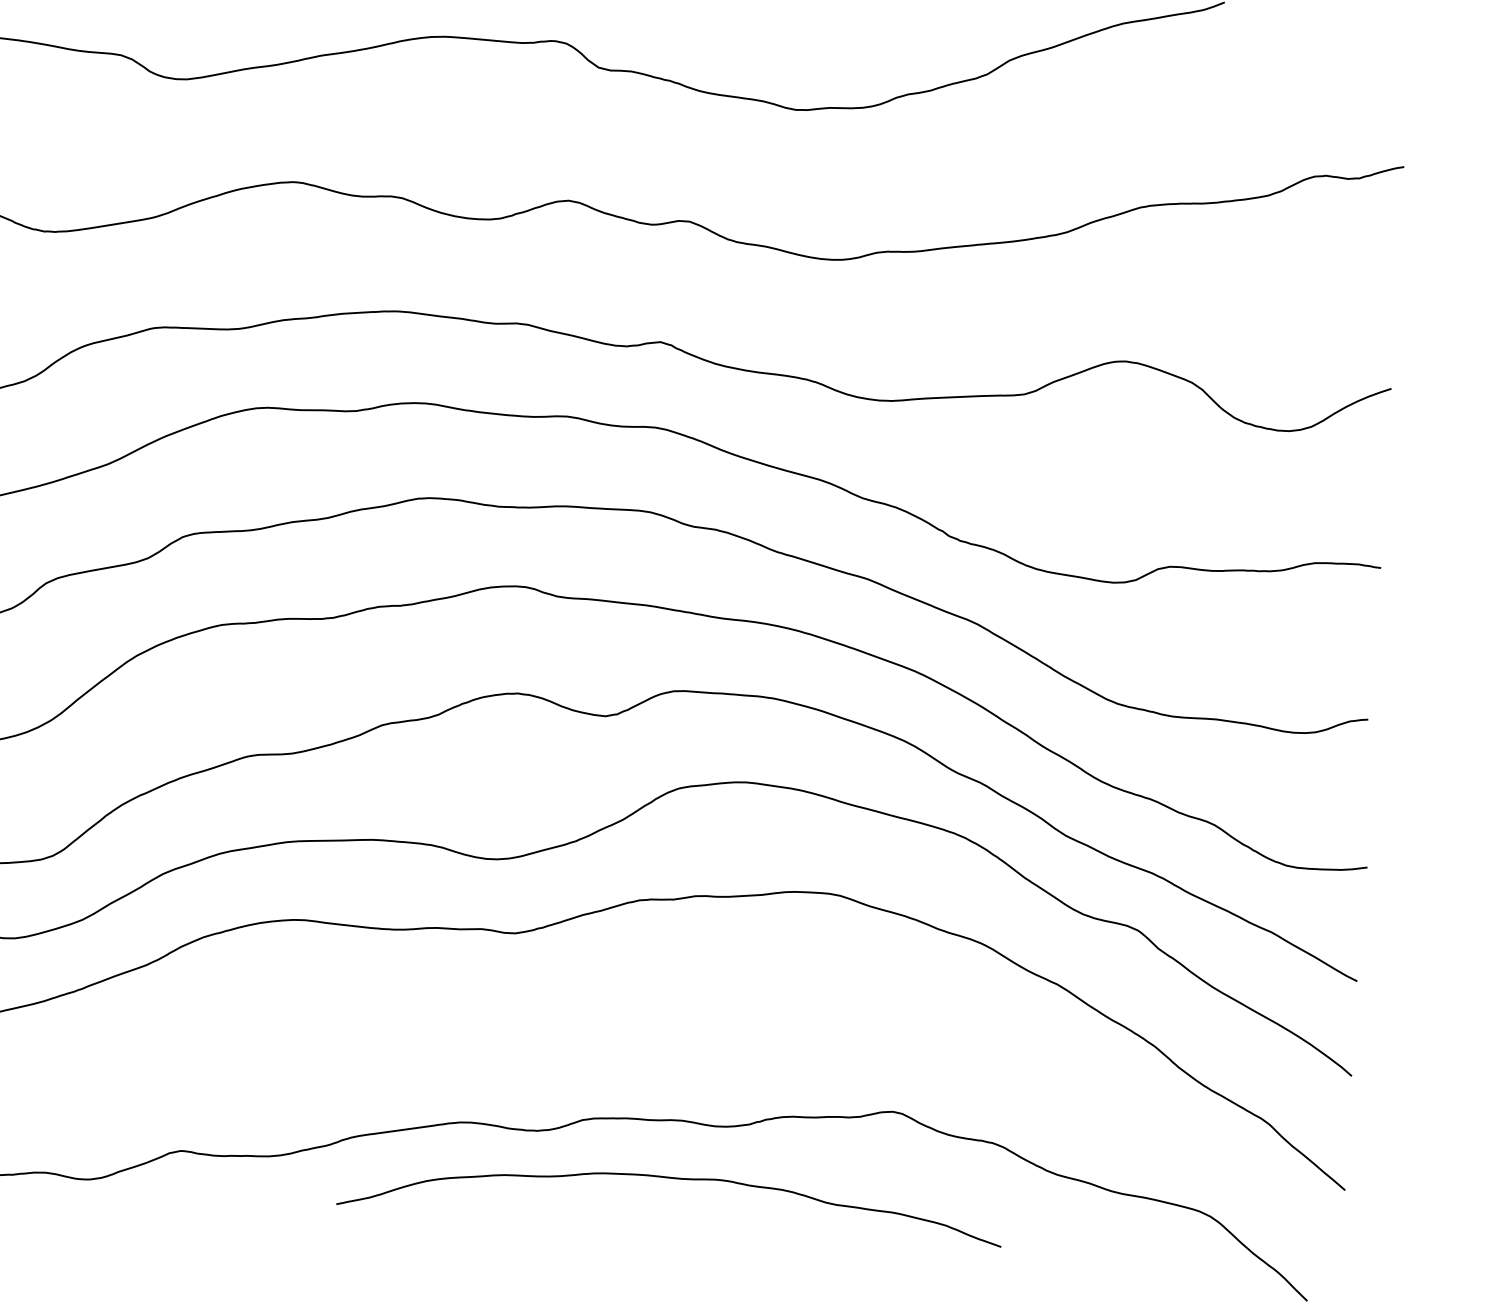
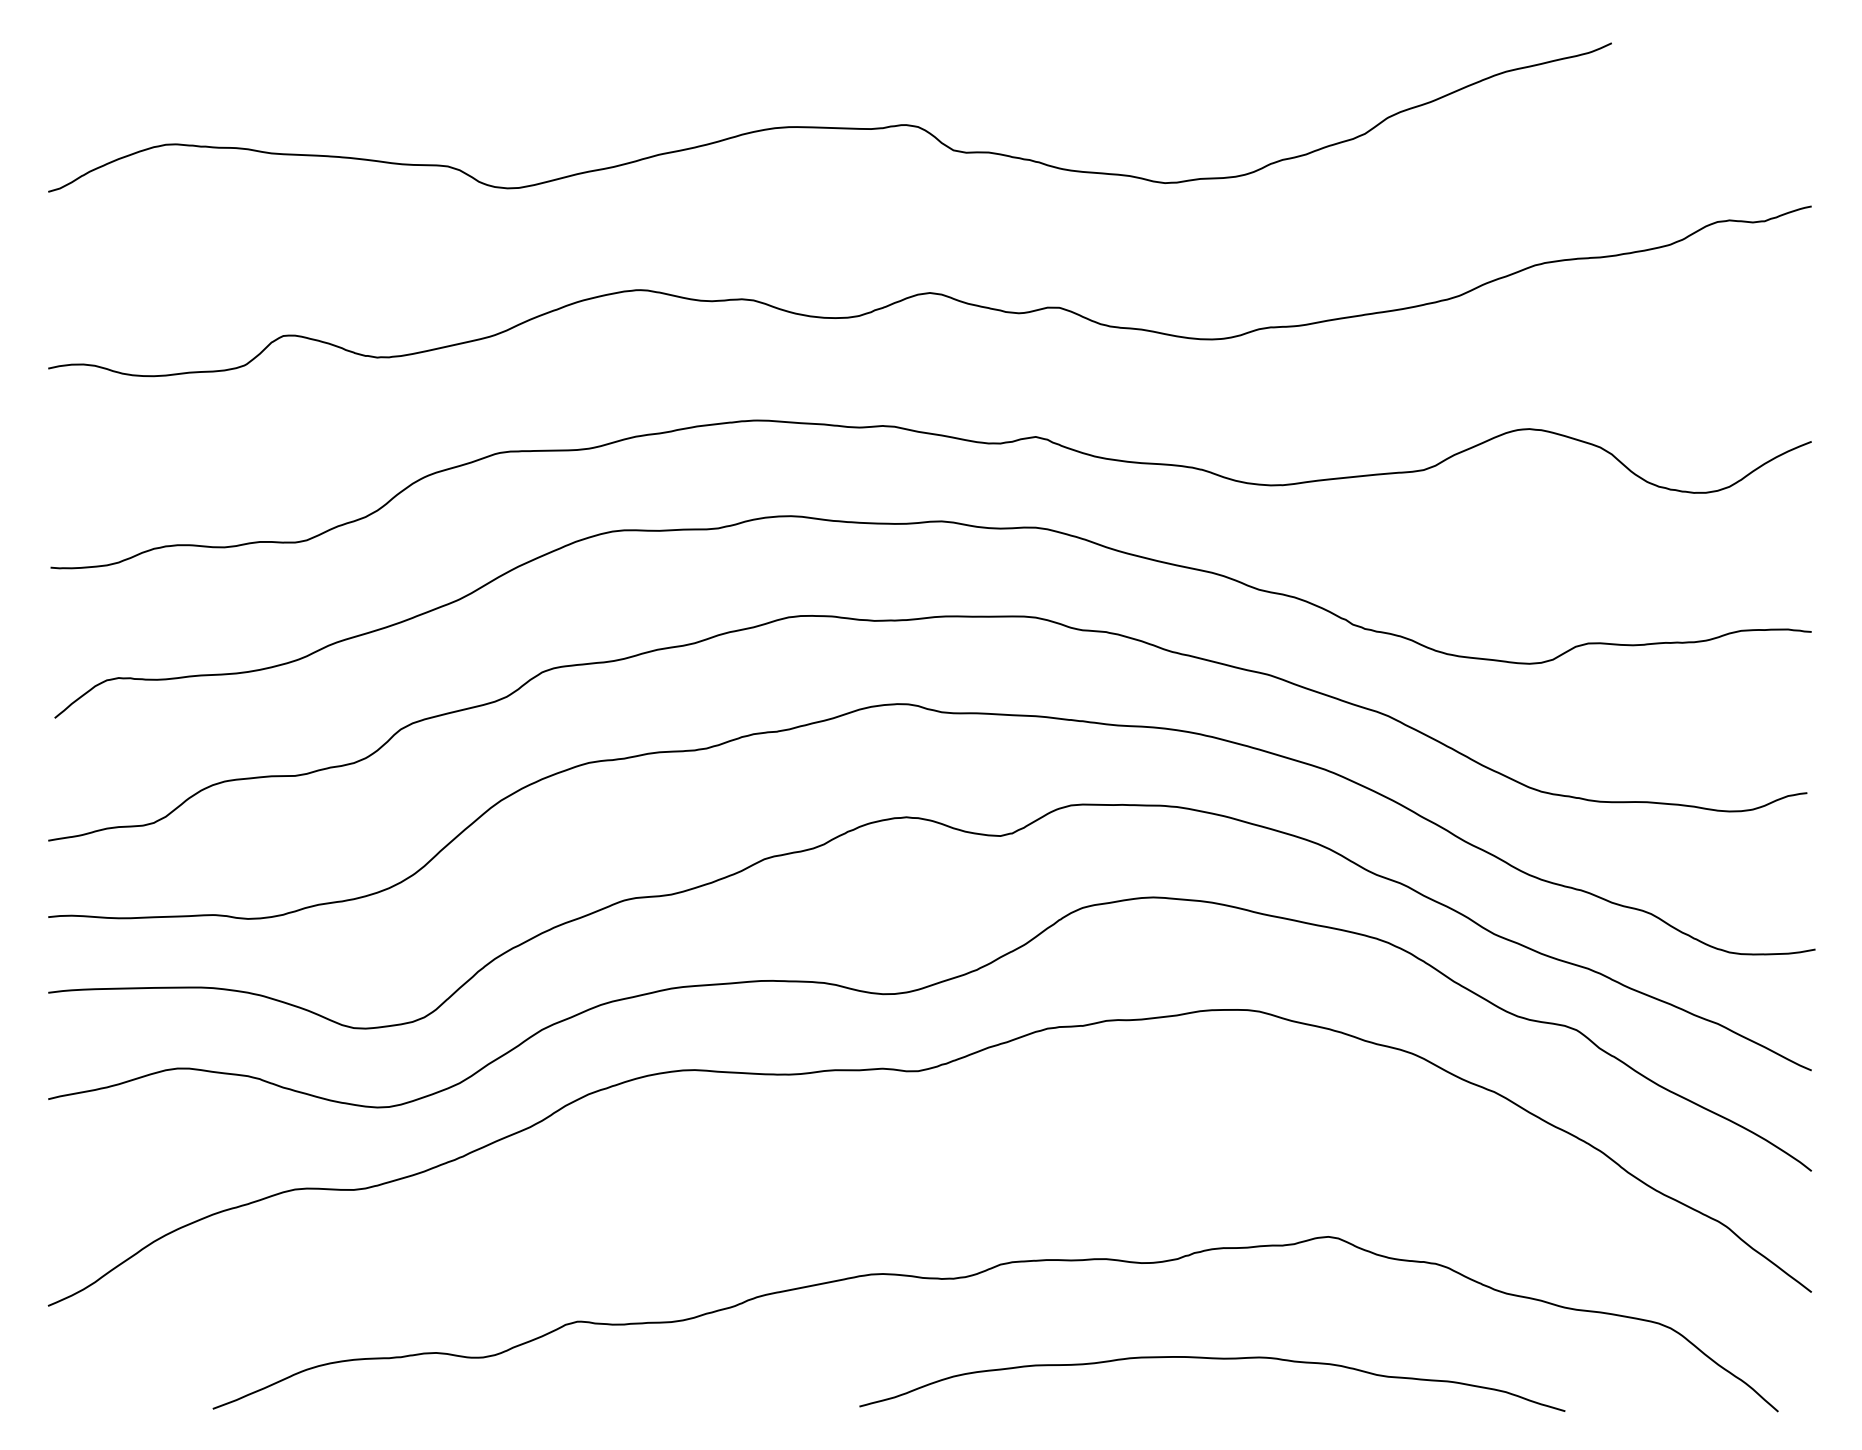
curve: (671, 1179) -> (1212, 1359), moved

